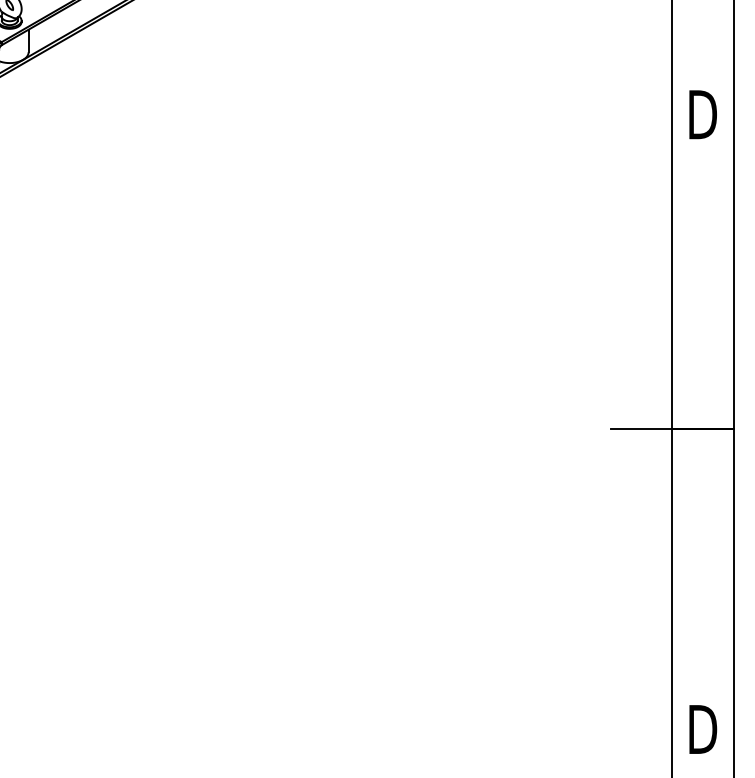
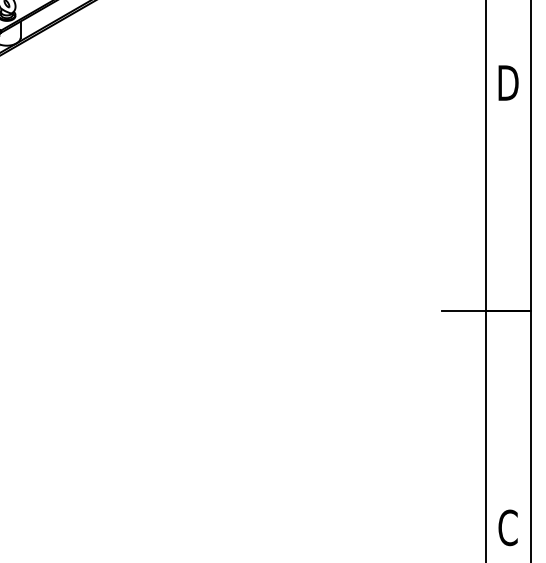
text: (703, 729) -> (508, 527), D -> C

